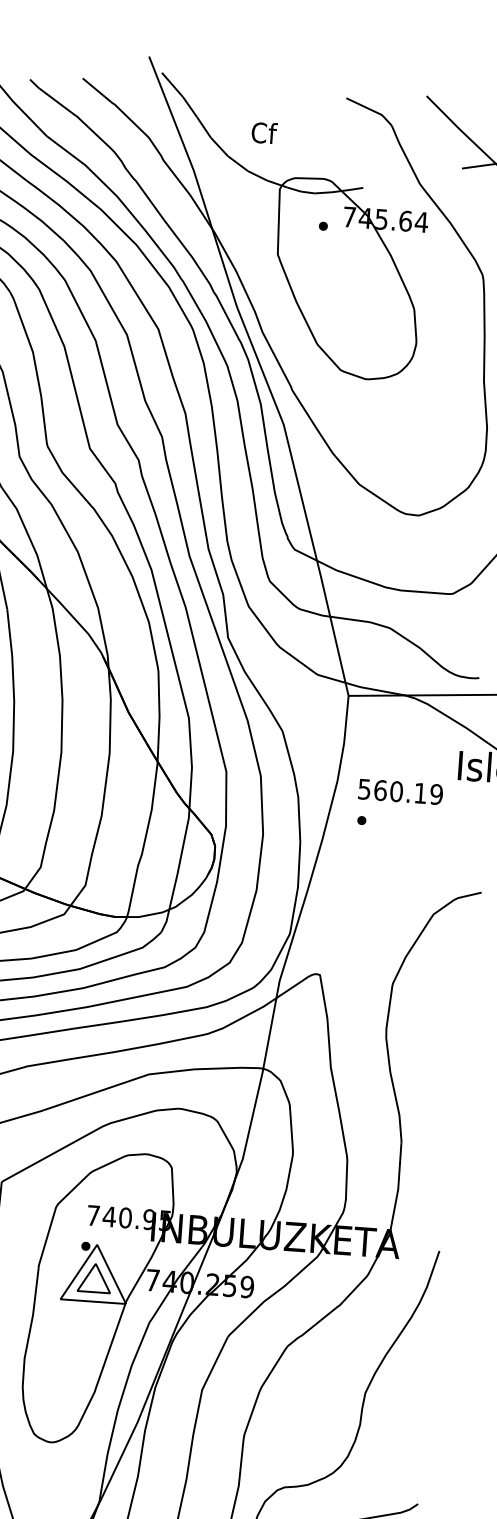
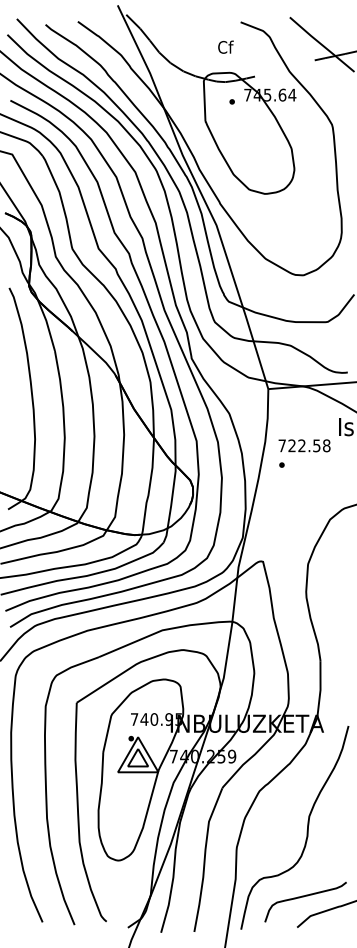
text: (263, 131) -> (225, 46), moved
text: (400, 791) -> (304, 445), 560.19 -> 722.58

